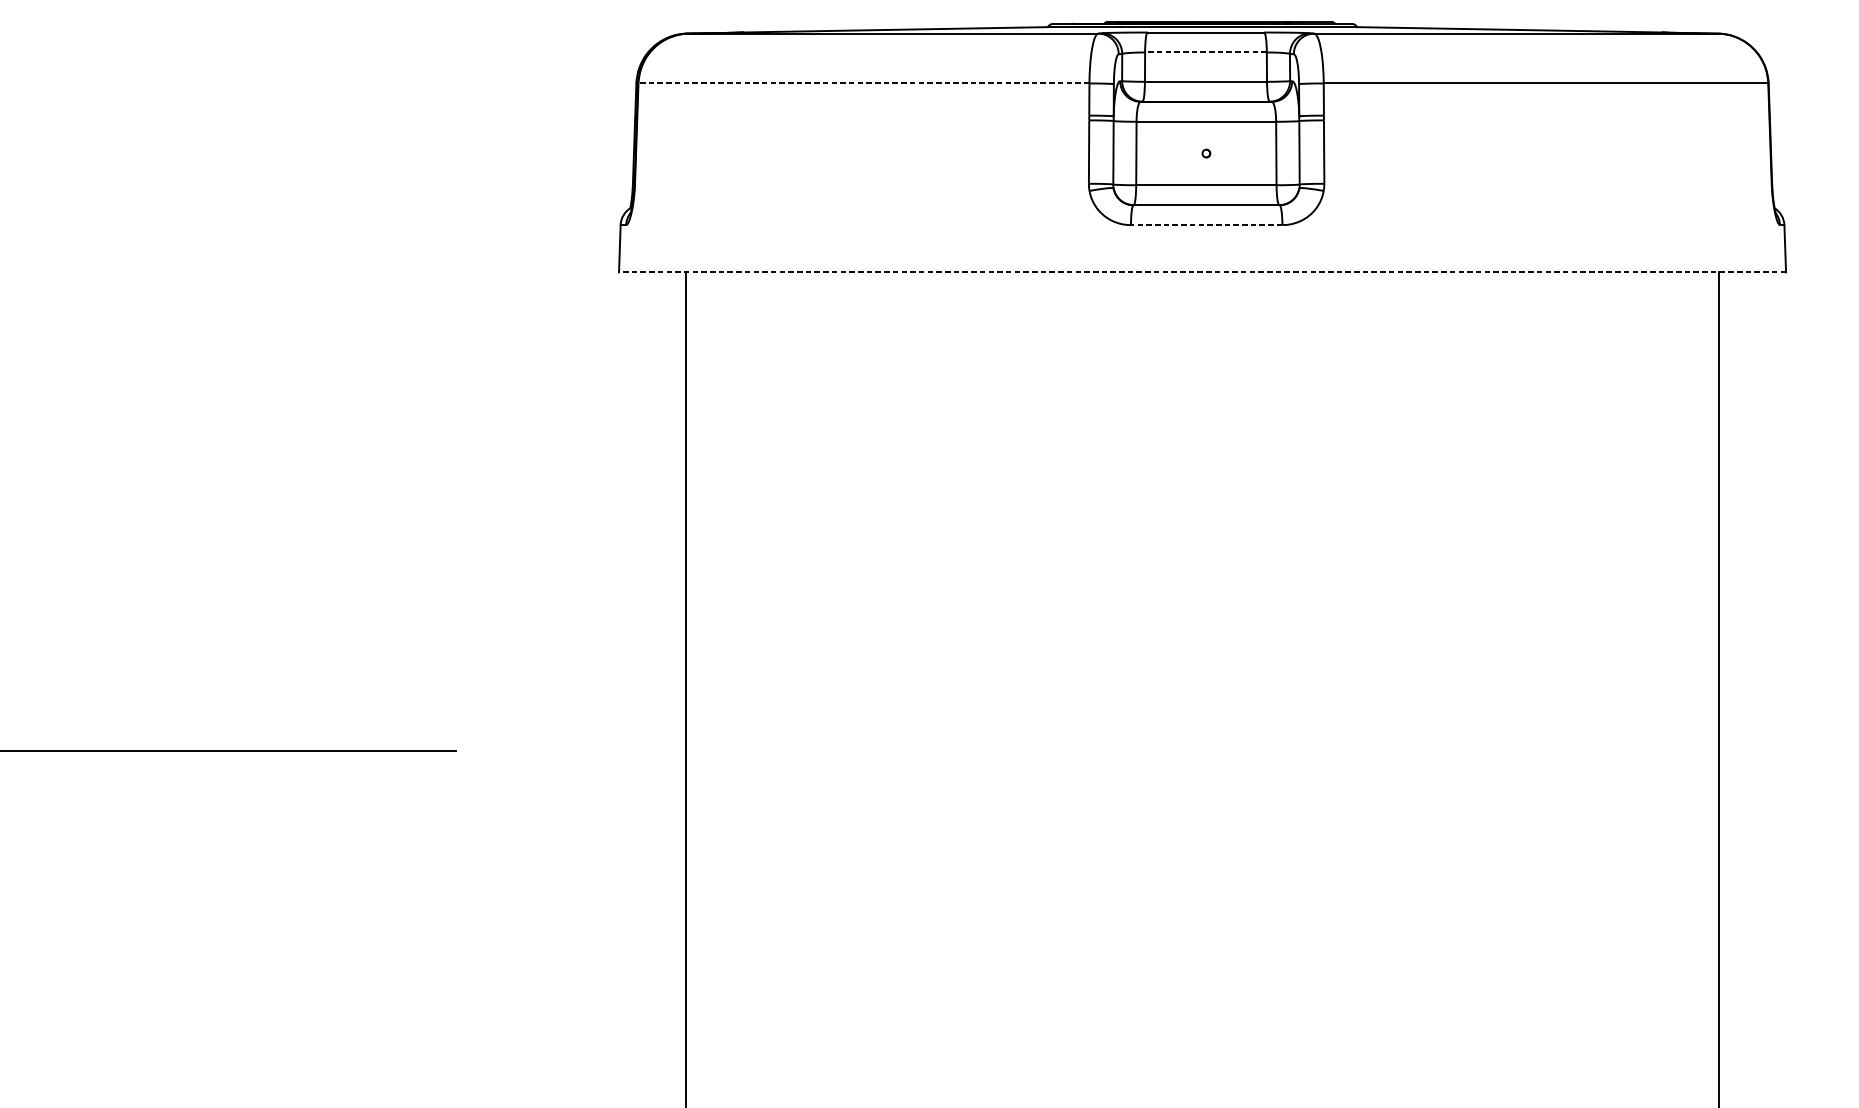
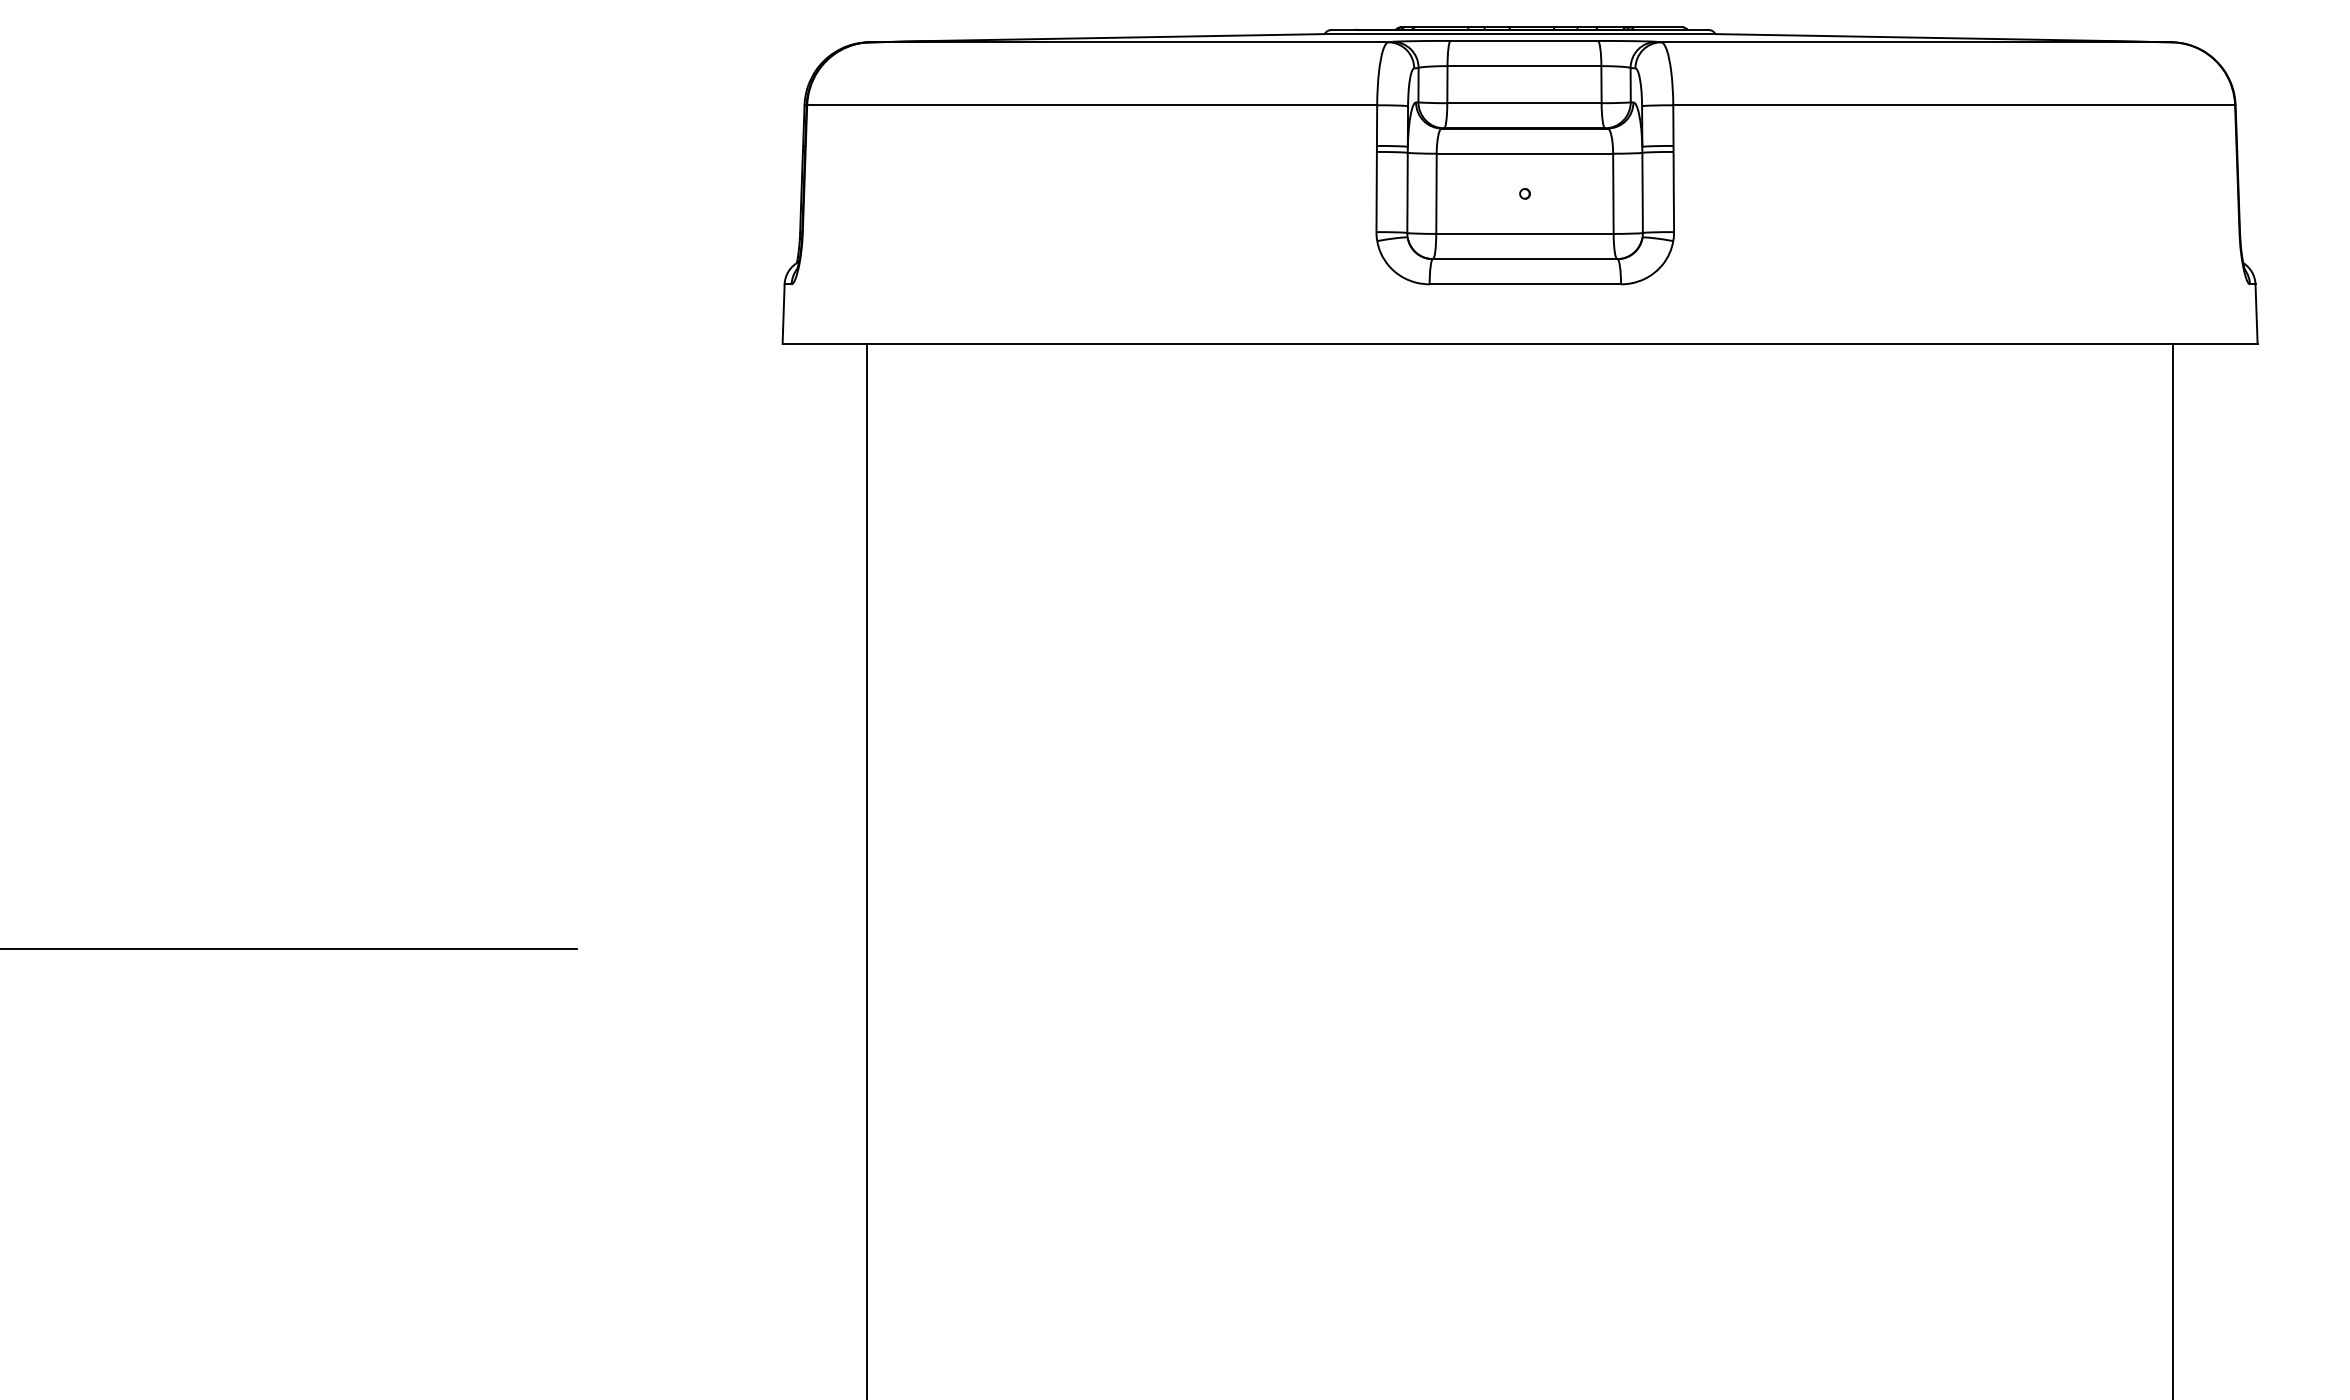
line: (1206, 52) -> (1524, 66), dashed -> solid
line: (864, 83) -> (1092, 105), dashed -> solid
line: (1206, 225) -> (1525, 284), dashed -> solid
line: (1202, 271) -> (1519, 343), dashed -> solid

